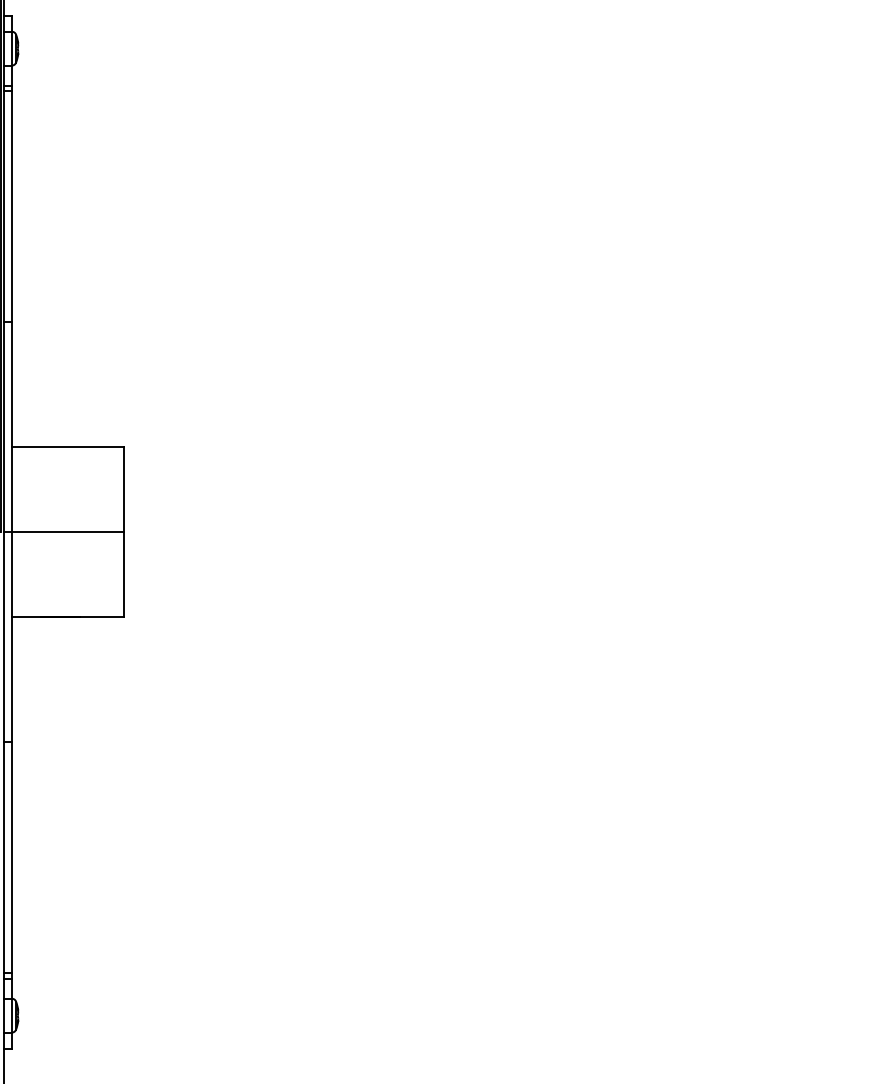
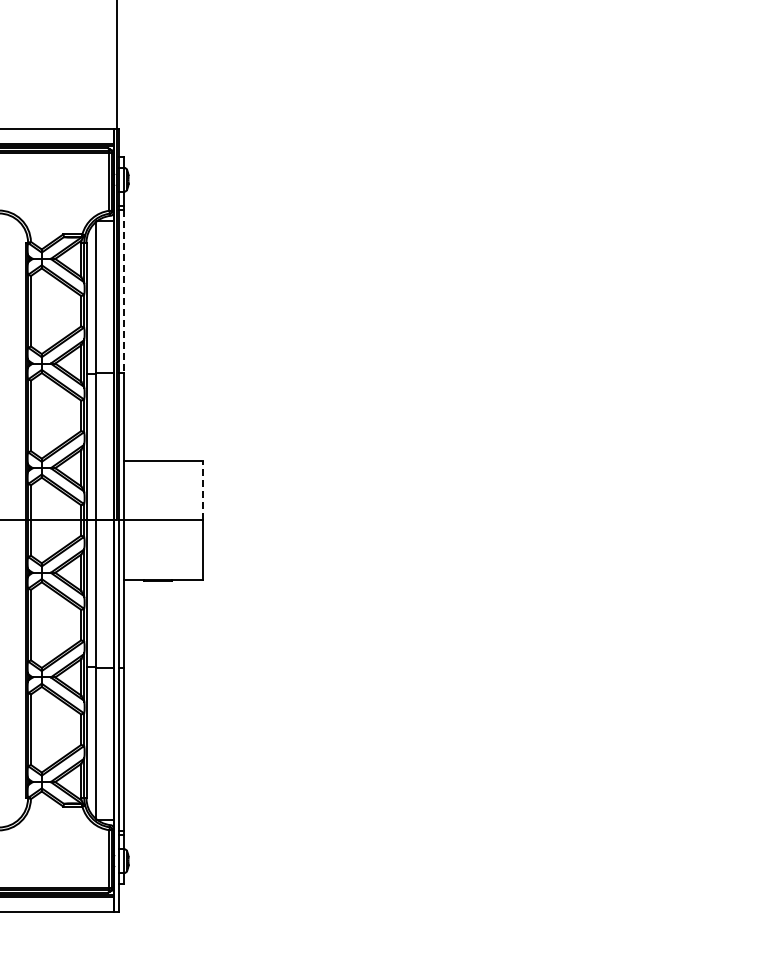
line: (12, 207) -> (124, 291), solid -> dashed
line: (124, 489) -> (203, 490), solid -> dashed

